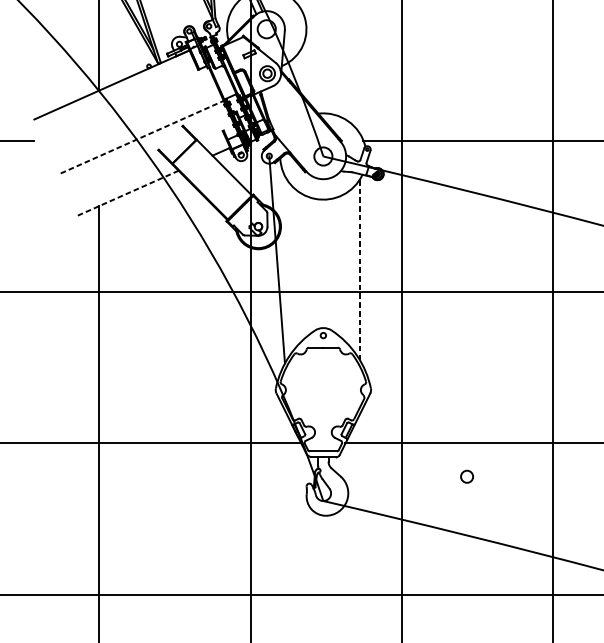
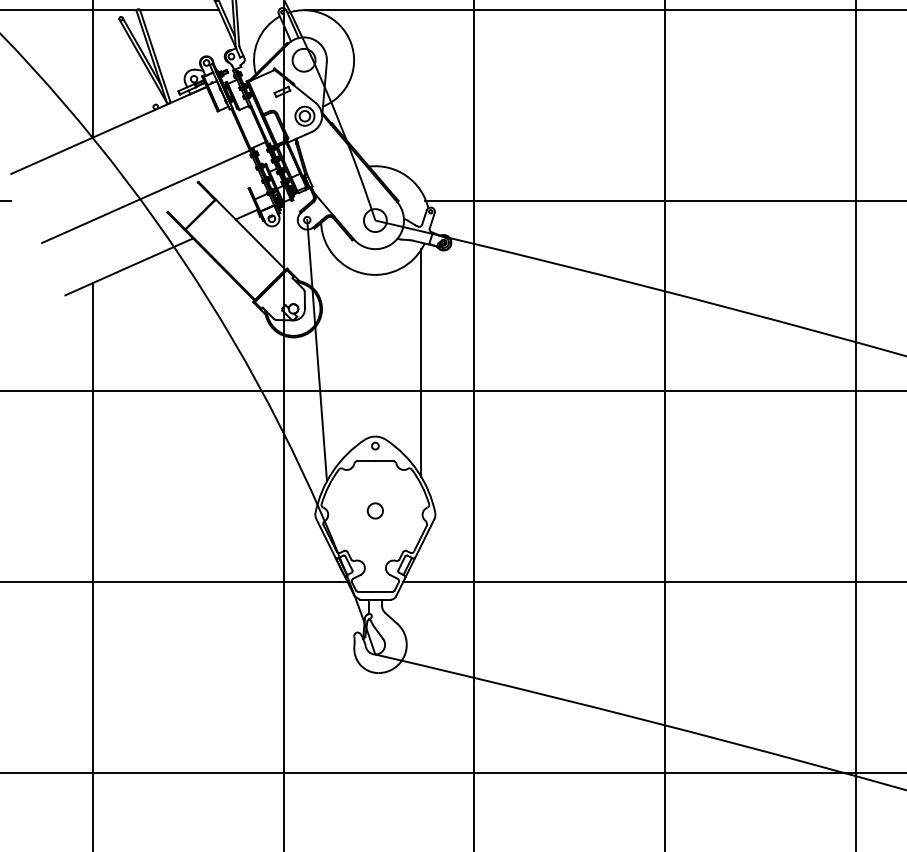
line: (141, 137) -> (146, 196), dashed -> solid
line: (128, 192) -> (129, 266), dashed -> solid
line: (360, 269) -> (421, 363), dashed -> solid
circle: (466, 476) -> (374, 510), moved

